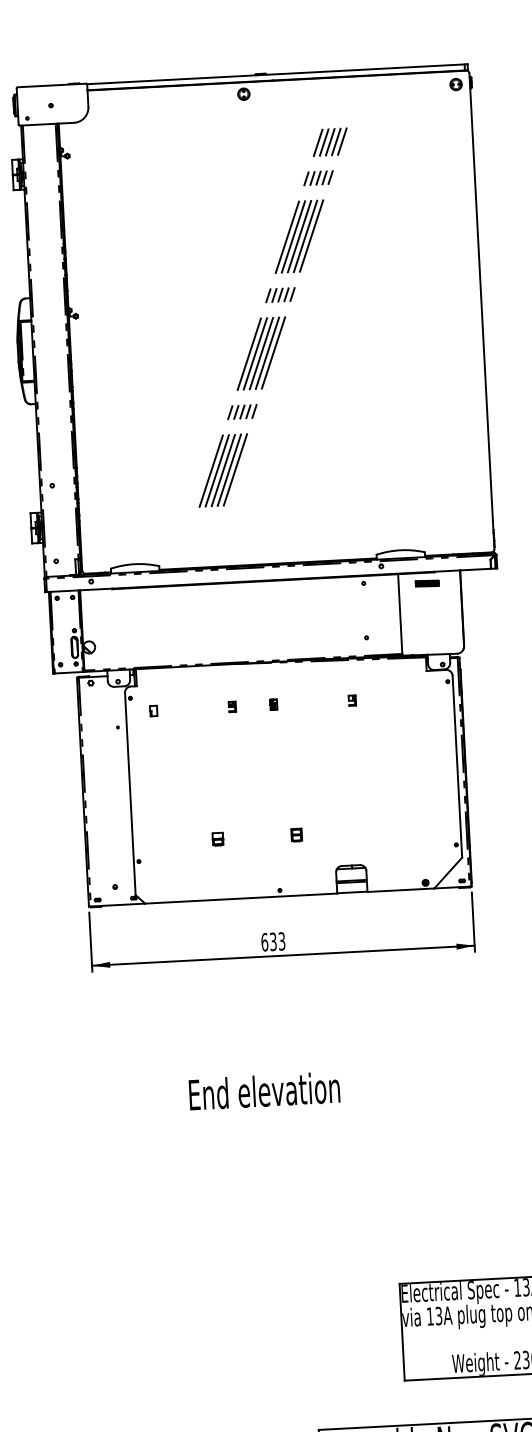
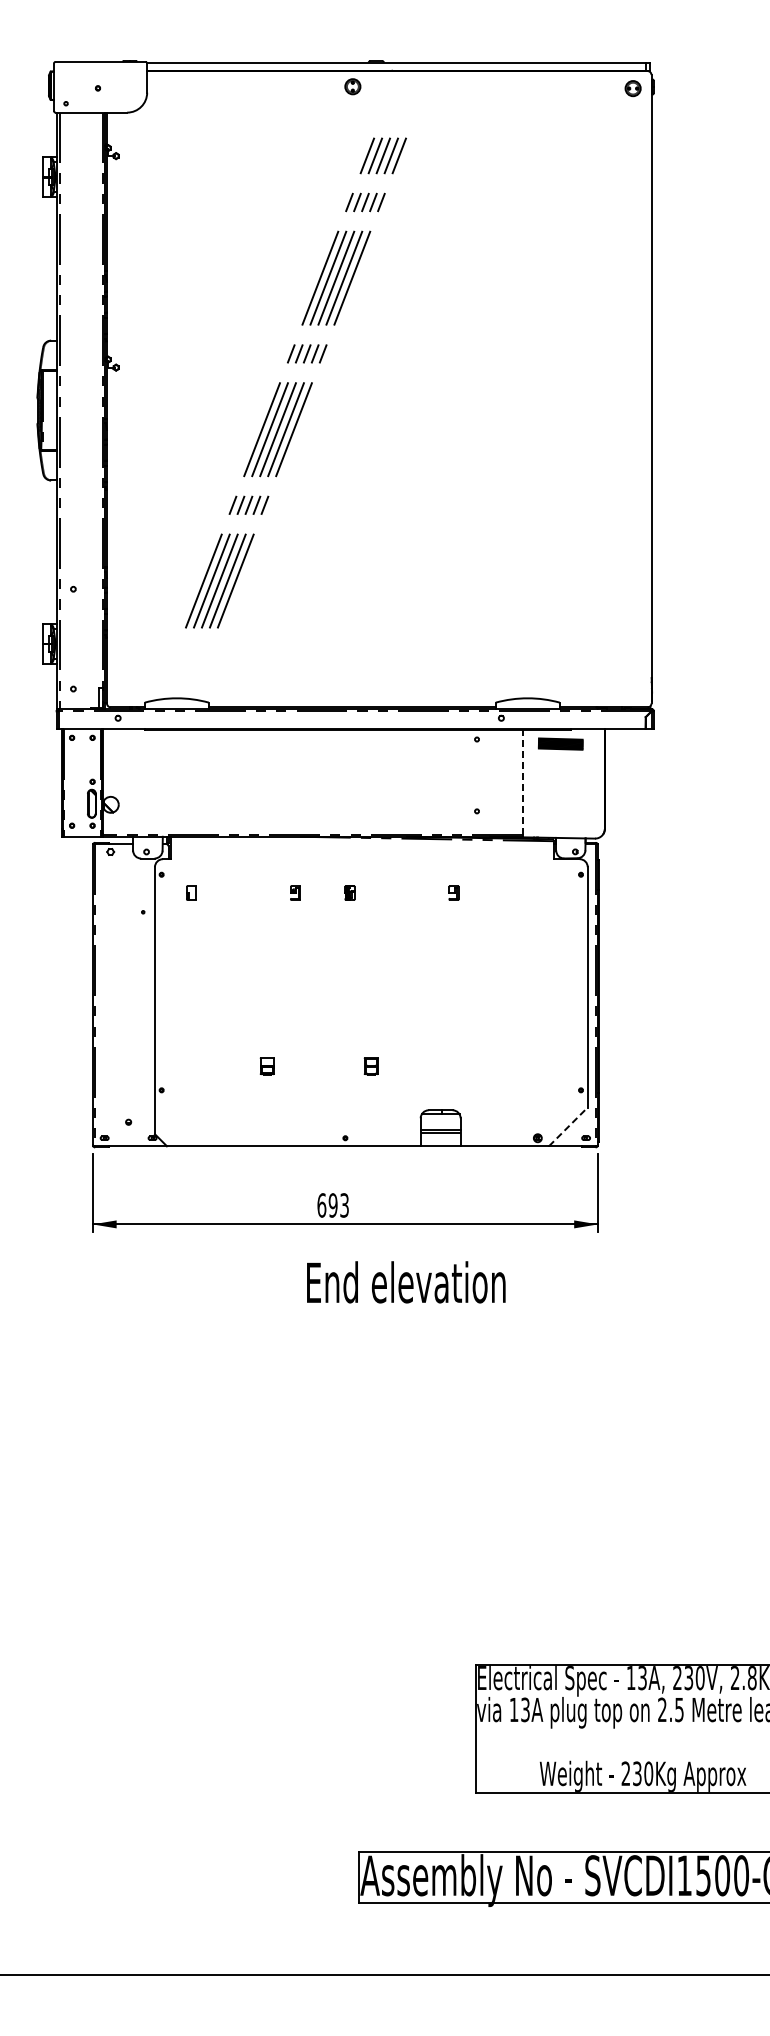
part: (272, 317) -> (295, 382), moved
part: (427, 583) -> (560, 743), size x1.4
line: (399, 614) -> (522, 782), solid -> dashed
line: (448, 872) -> (568, 1126), solid -> dashed
text: (272, 941) -> (332, 1205), 633 -> 693
text: (264, 1091) -> (406, 1282), moved

